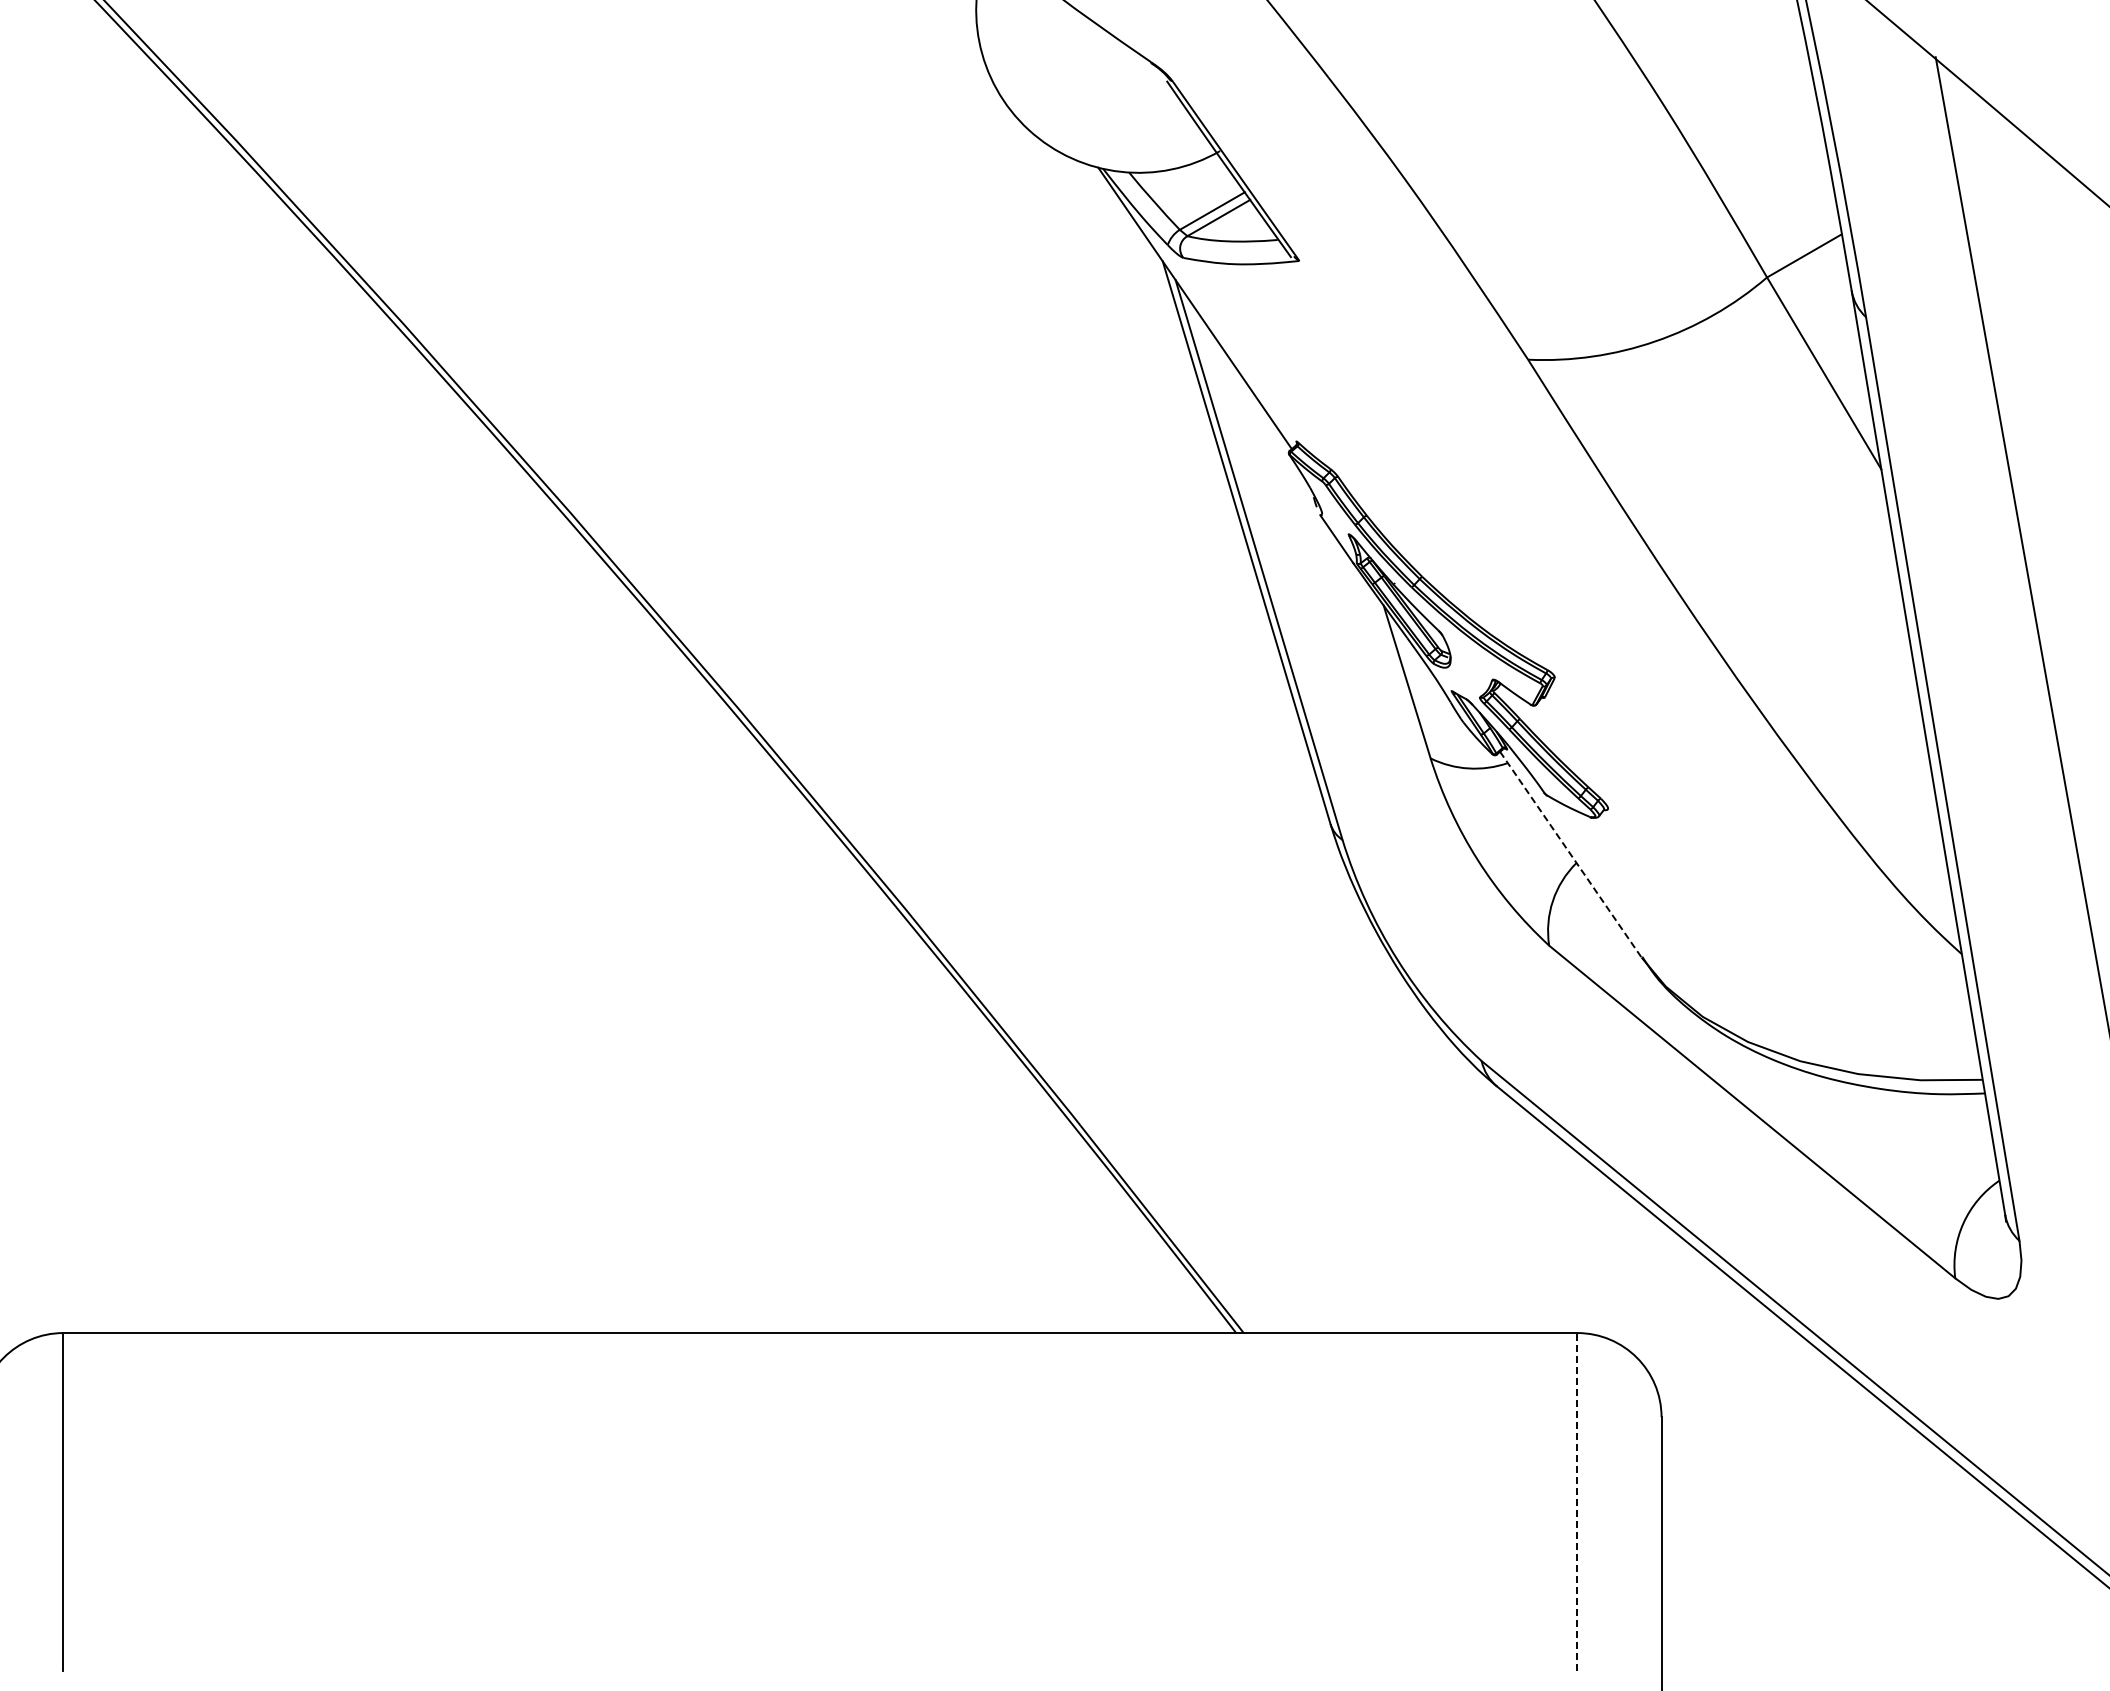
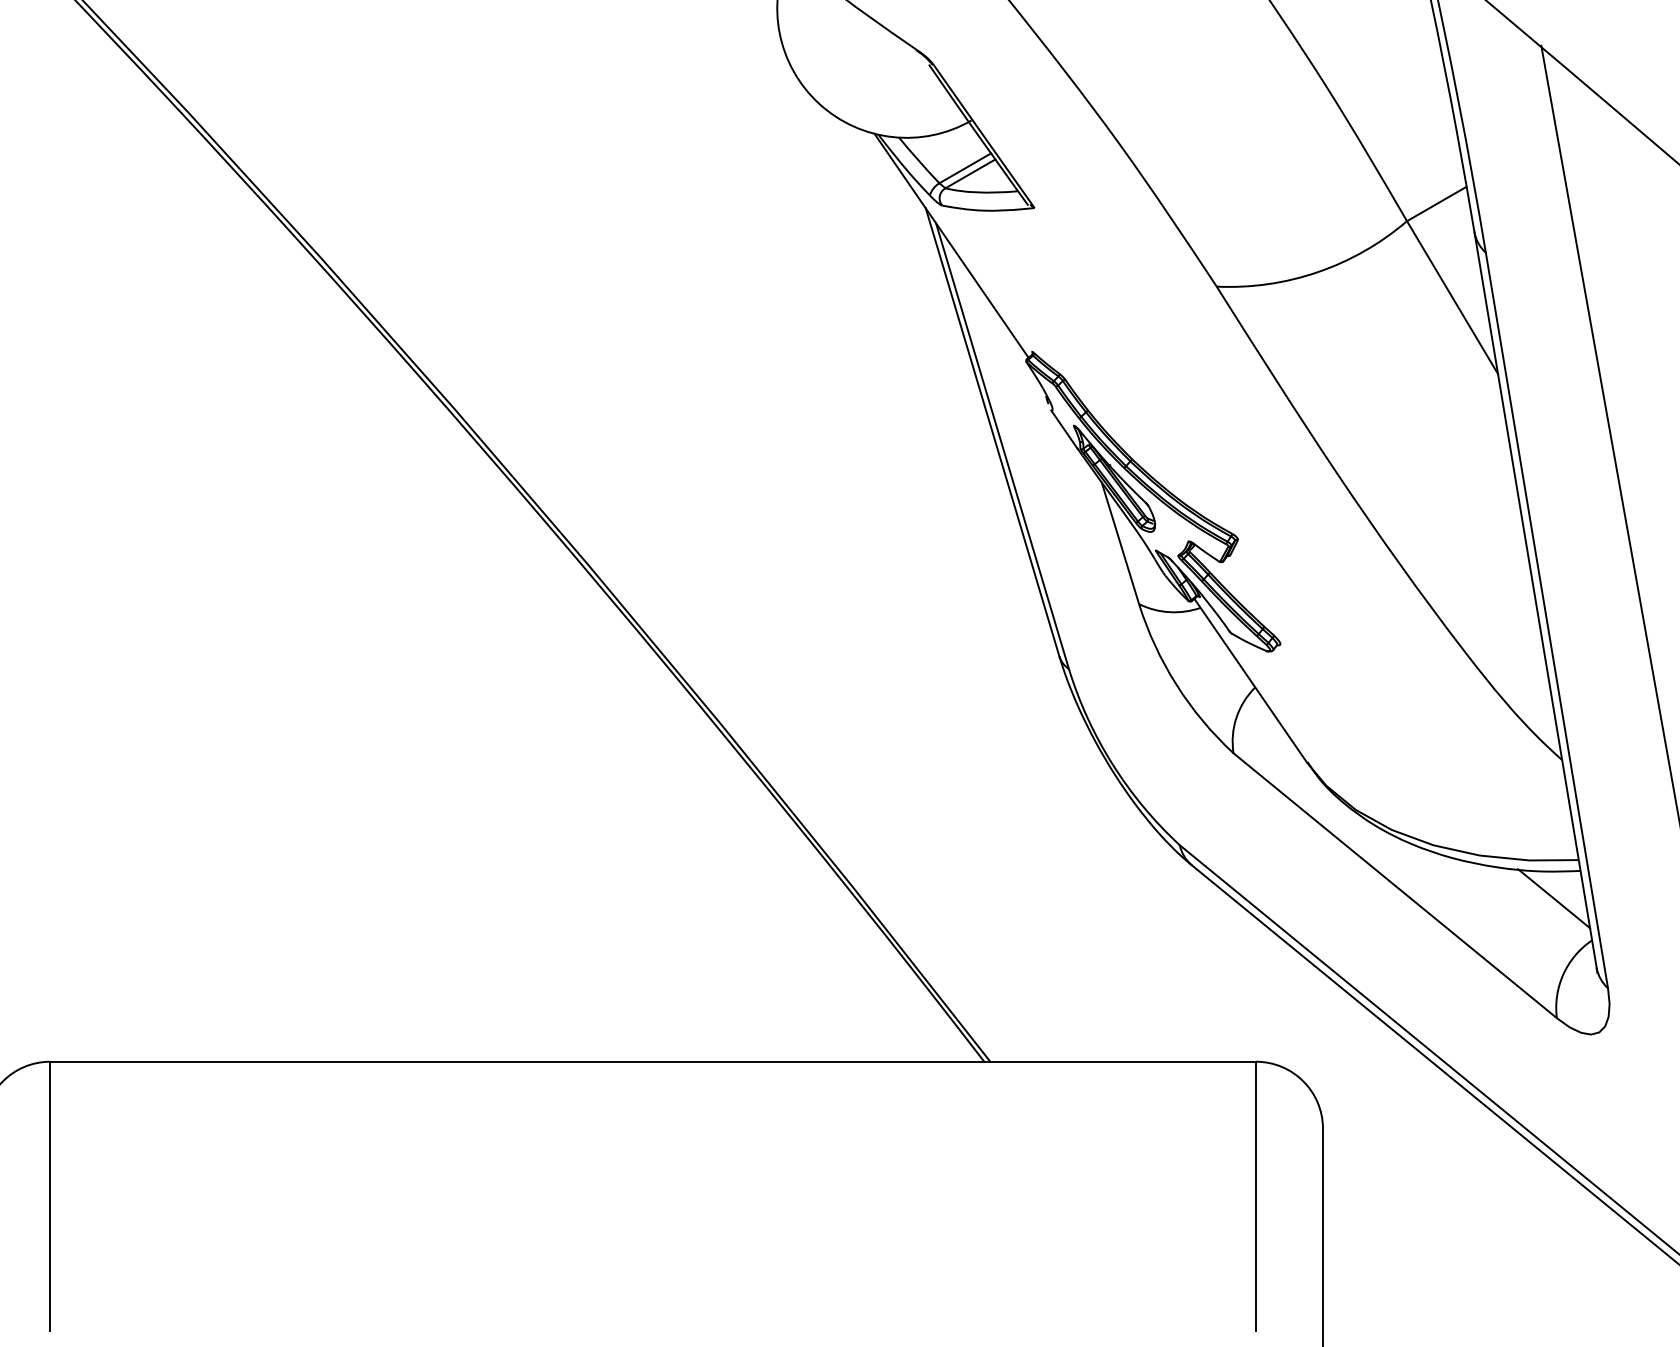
line: (1570, 854) -> (1250, 680), dashed -> solid
line: (1951, 1128) -> (1553, 898), added
line: (1577, 1501) -> (1256, 1195), dashed -> solid

